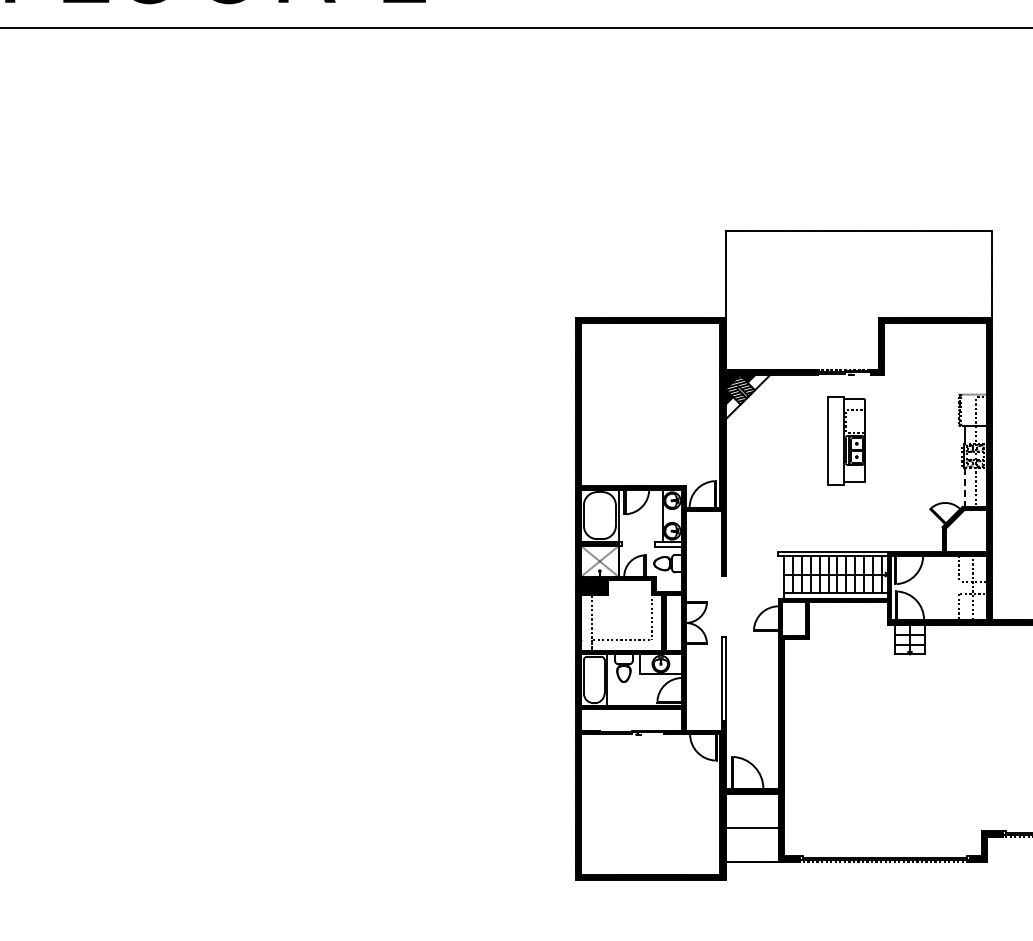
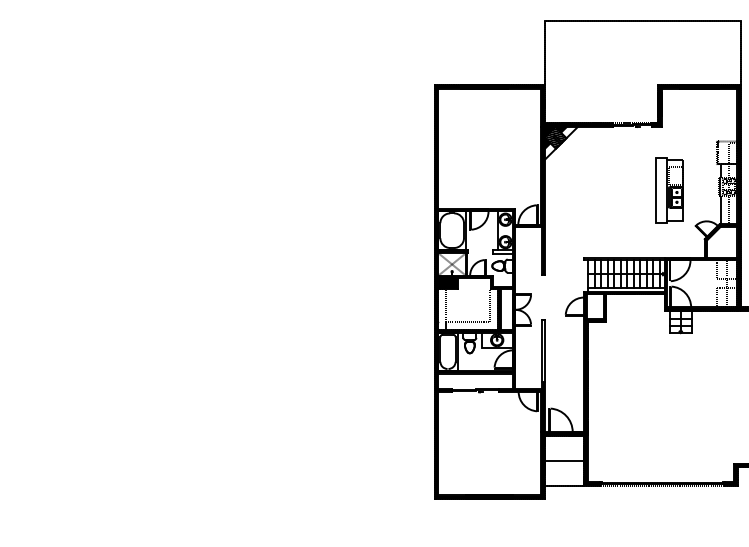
part: (846, 440) -> (669, 190), moved
line: (964, 488) -> (720, 210), dashed -> solid

